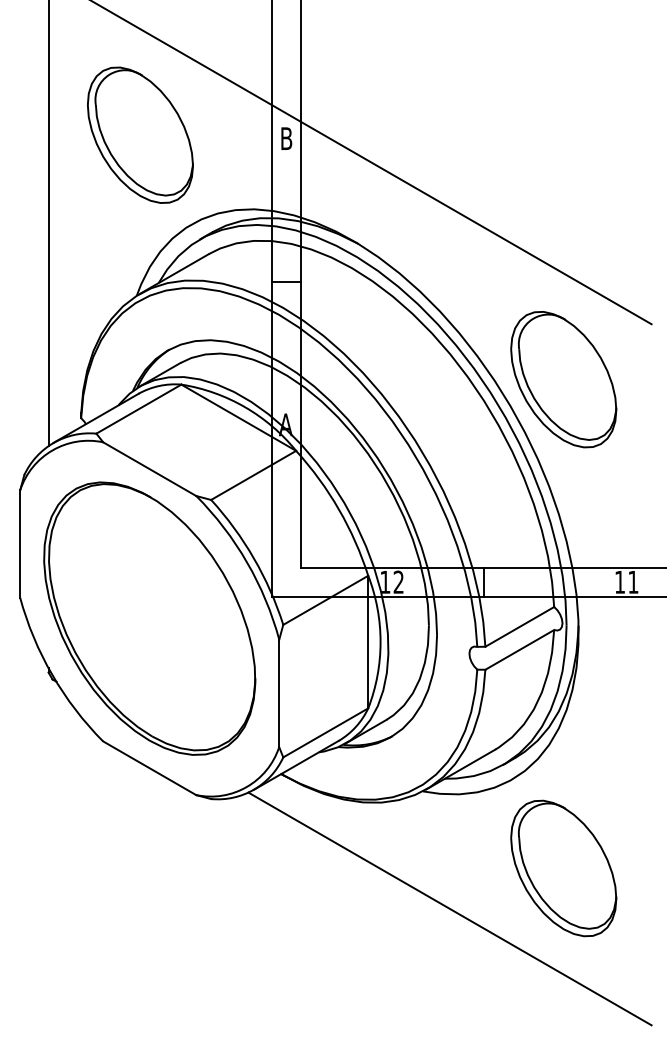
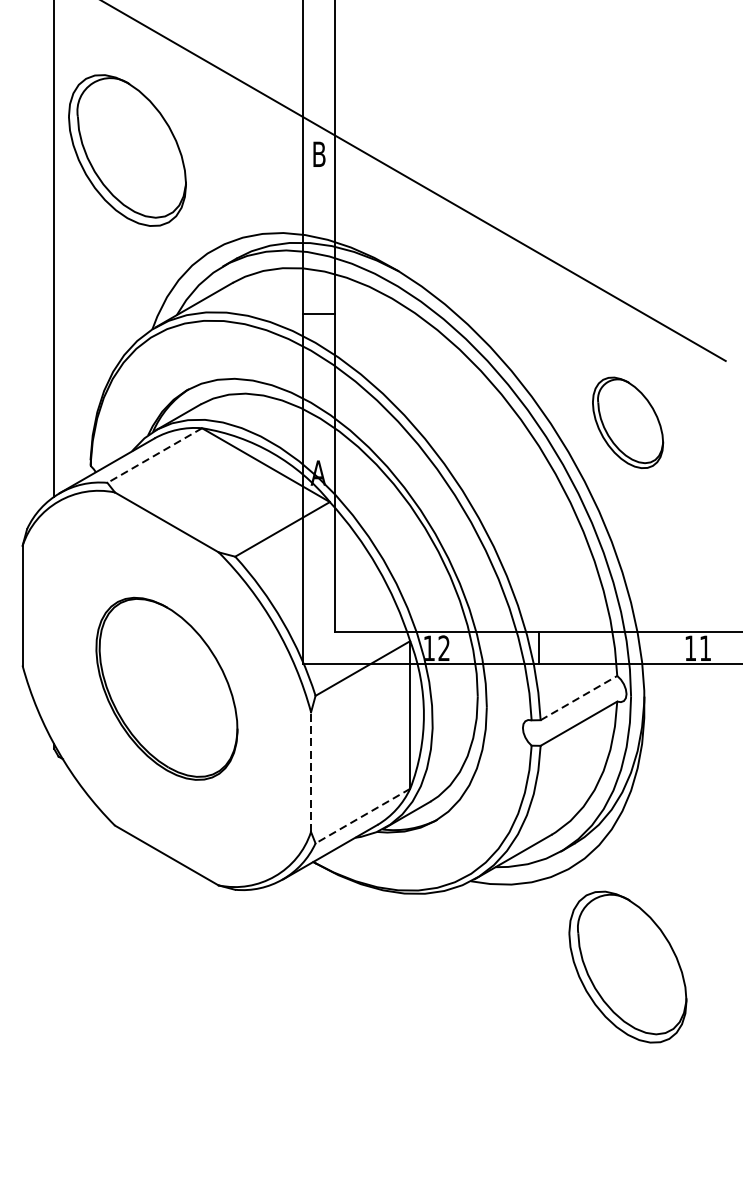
part: (140, 134) -> (127, 149), moved
part: (563, 379) -> (627, 422), size x0.6
line: (138, 409) -> (154, 455), solid -> dashed
part: (149, 618) -> (166, 688), size x0.6
line: (519, 626) -> (578, 697), solid -> dashed
line: (279, 693) -> (311, 772), solid -> dashed
line: (325, 733) -> (362, 816), solid -> dashed
line: (449, 908) -> (500, 1011), removed

